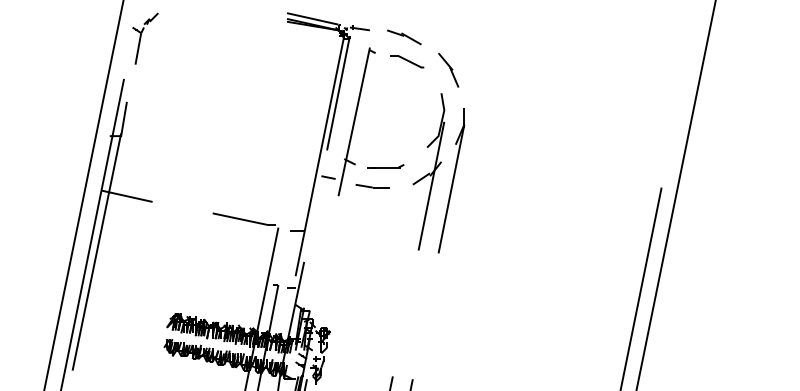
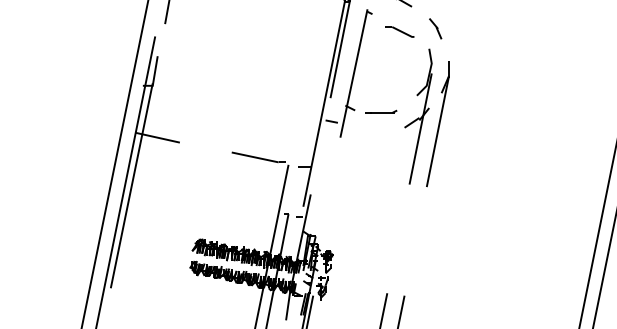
part: (407, 61) -> (399, 31), moved
part: (448, 69) -> (435, 28), size x0.7
part: (372, 186) -> (369, 129), removed

